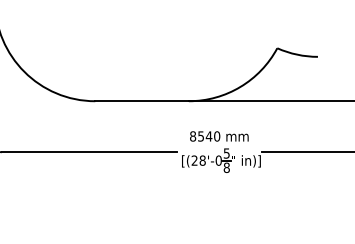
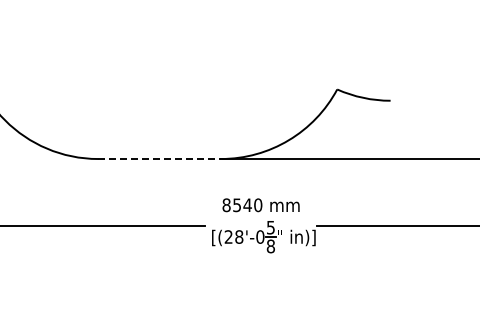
line: (142, 101) -> (160, 159), solid -> dashed

